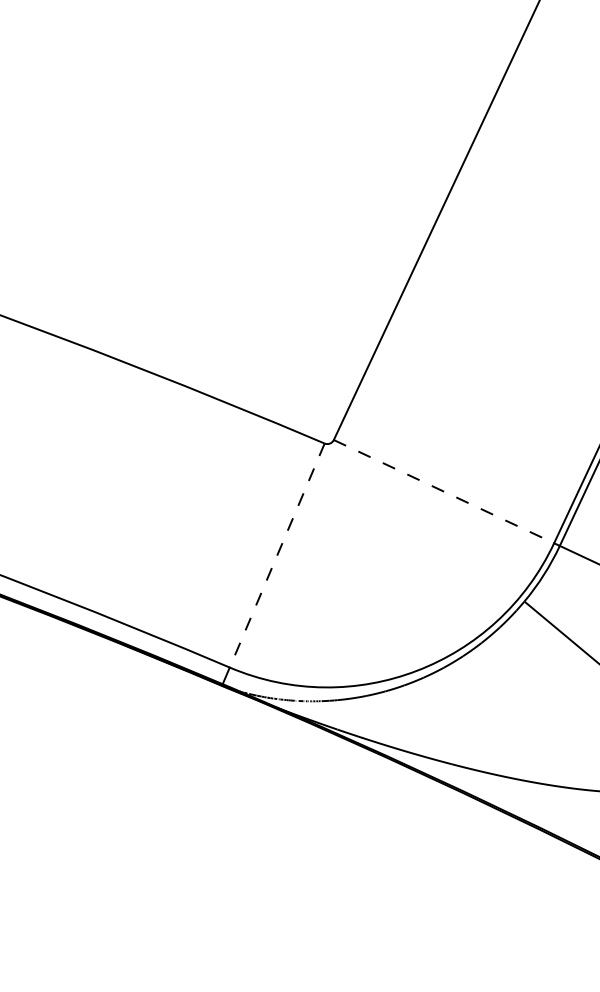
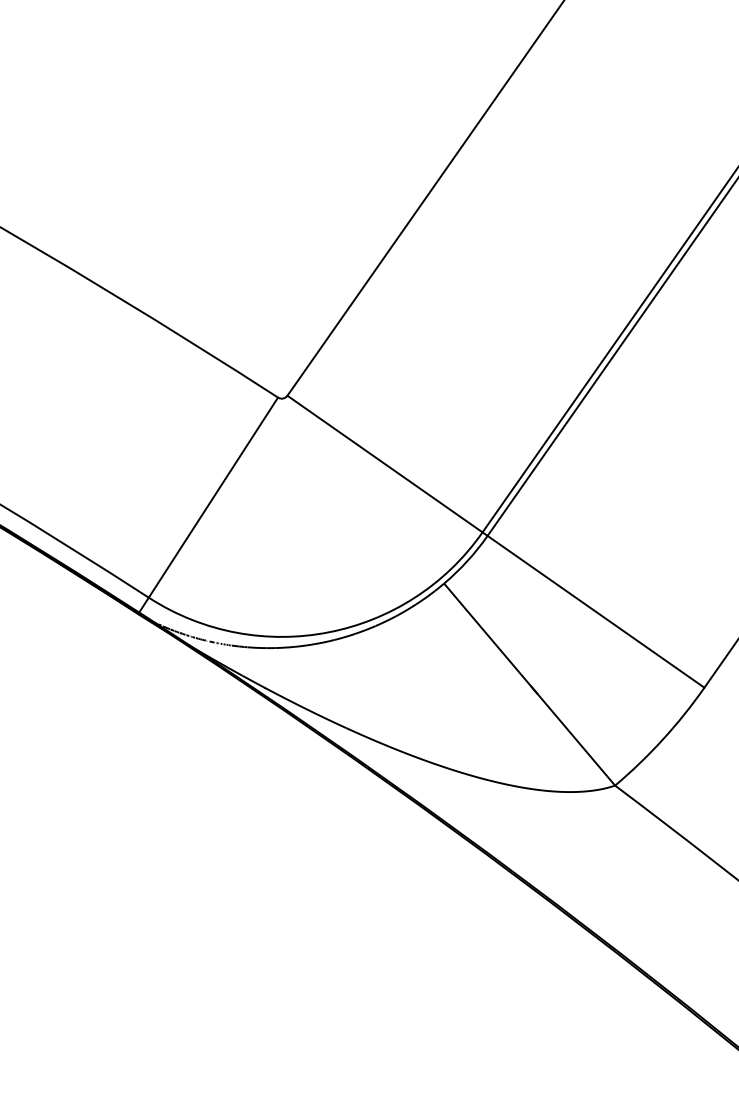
line: (444, 491) -> (385, 464), dashed -> solid
line: (277, 556) -> (213, 498), dashed -> solid

